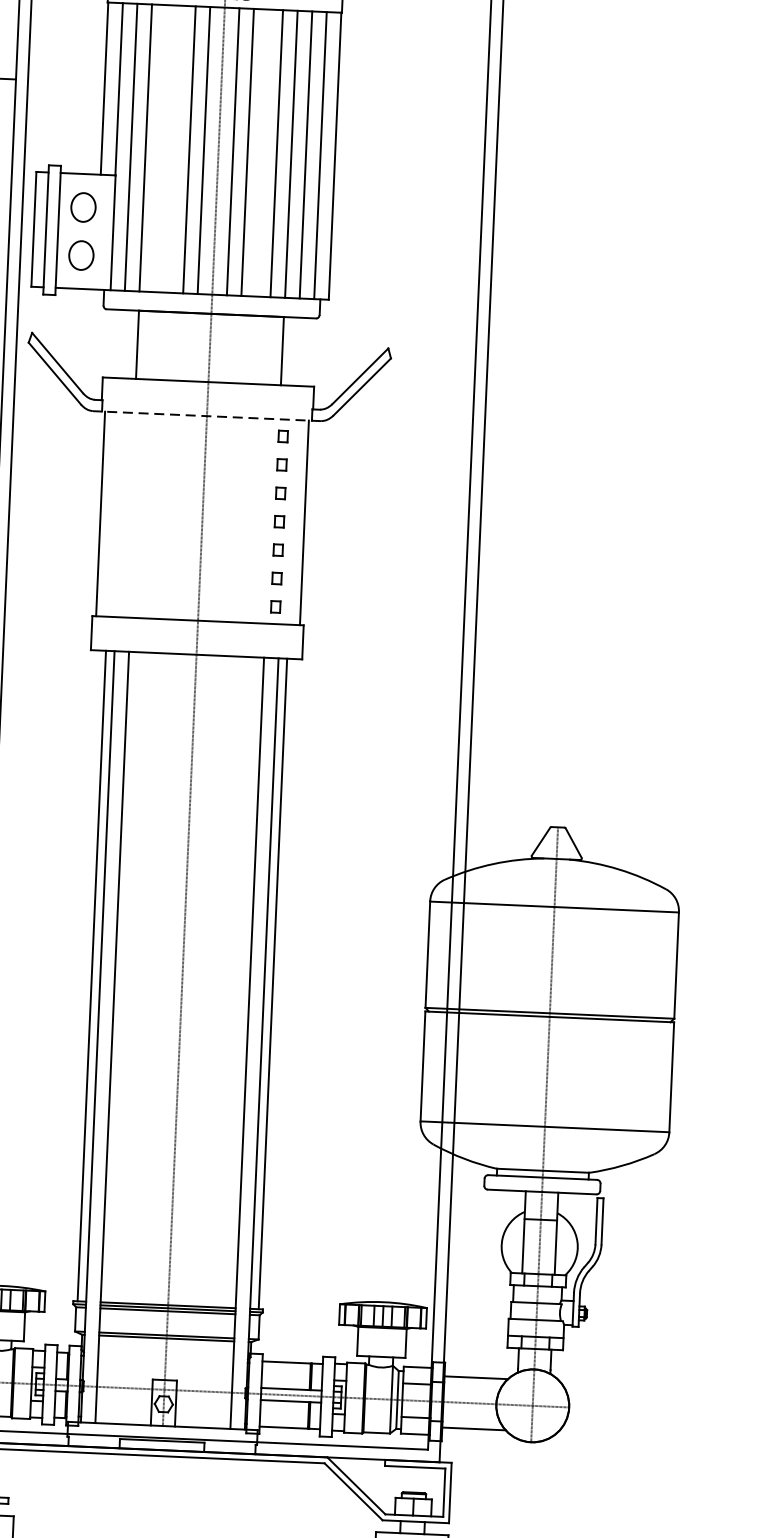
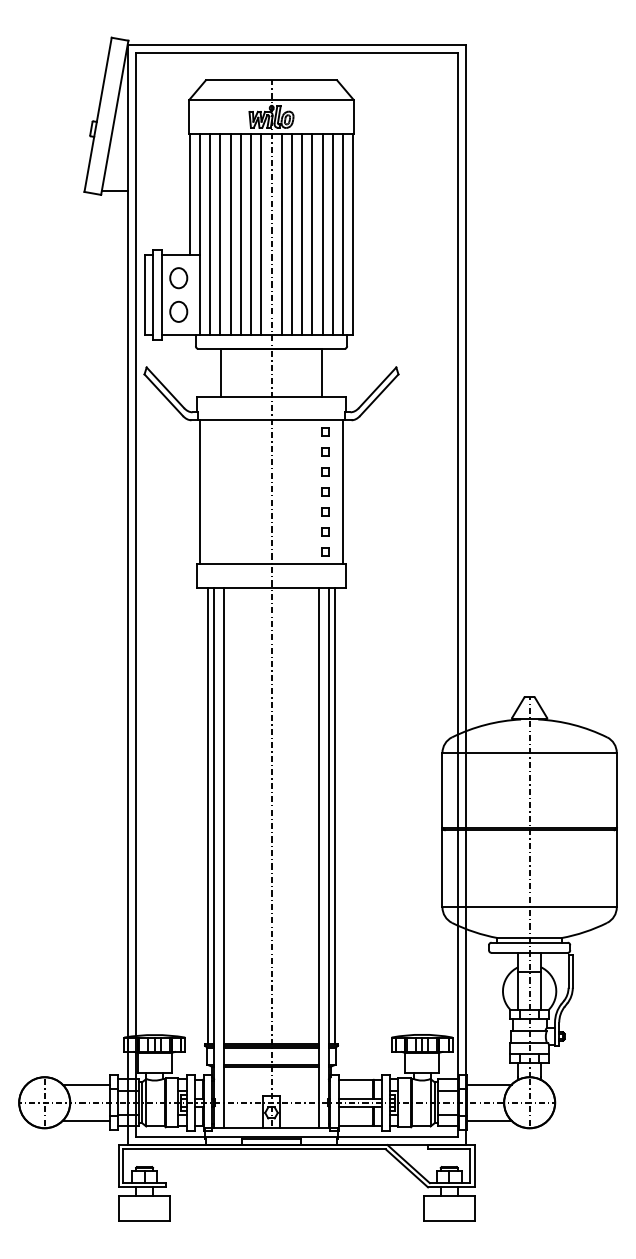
line: (160, 148) -> (230, 234), added
line: (174, 149) -> (240, 234), added
line: (262, 152) -> (302, 234), added
line: (206, 416) -> (271, 420), dashed -> solid

